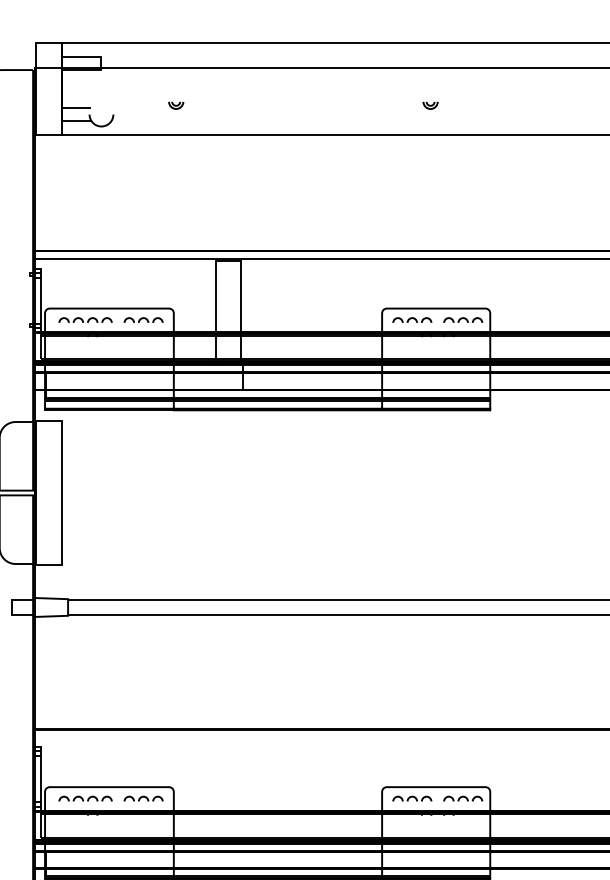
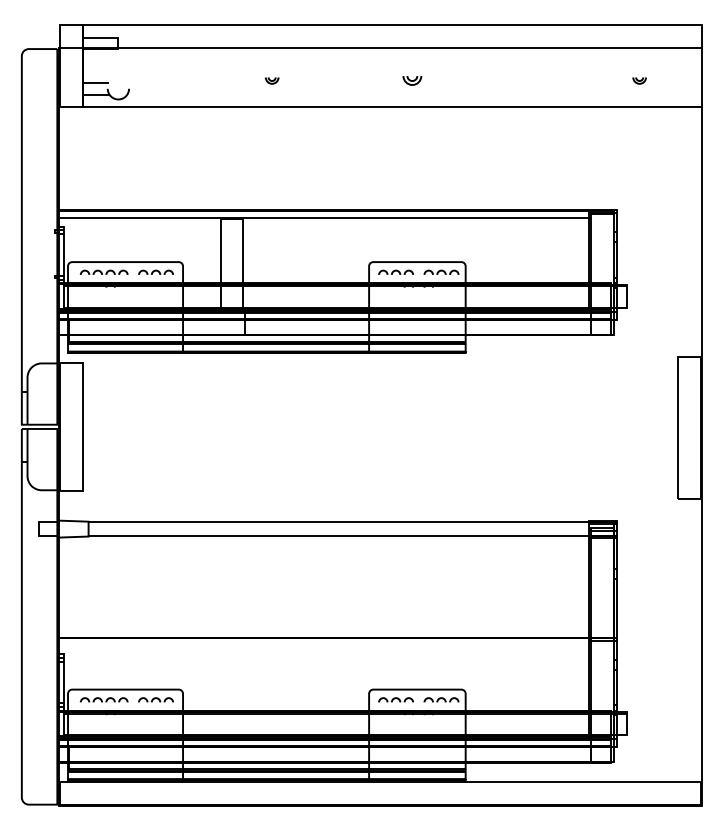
part: (176, 105) -> (272, 80), moved
part: (430, 105) -> (412, 80), size x1.4

